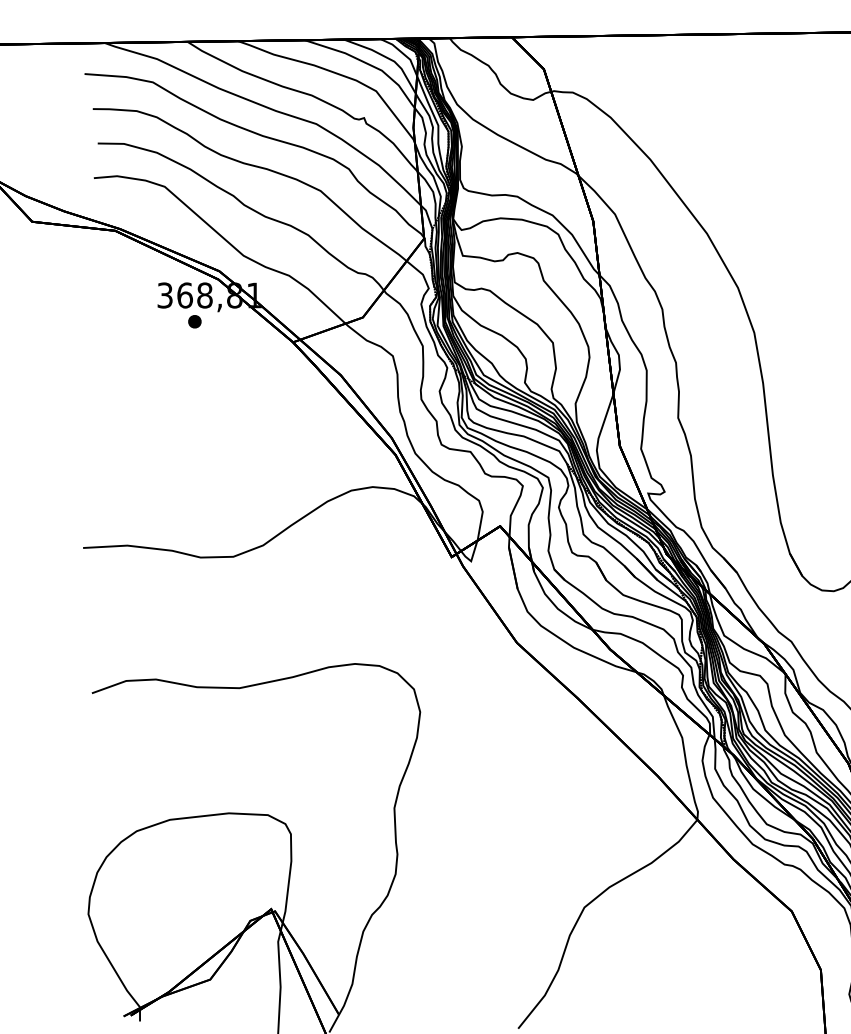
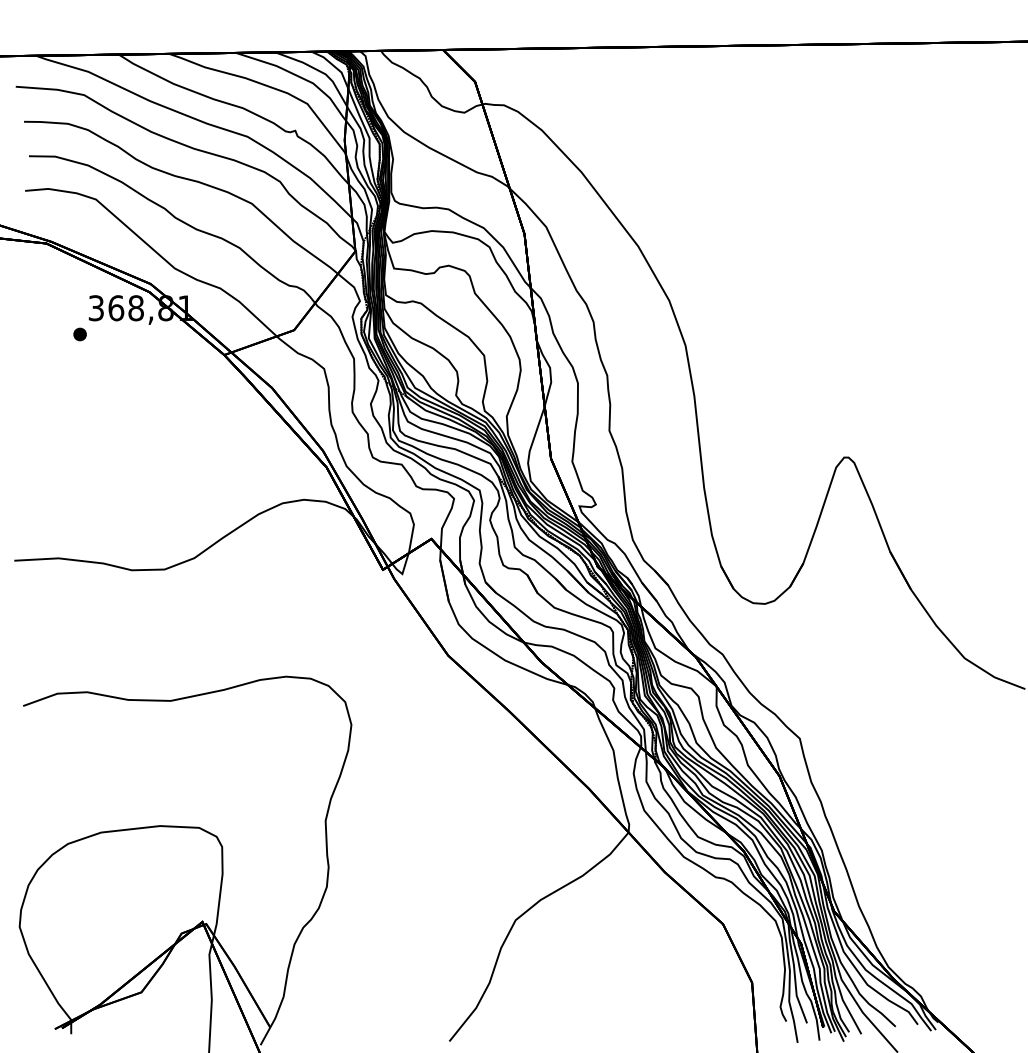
part: (194, 321) -> (79, 334), moved

